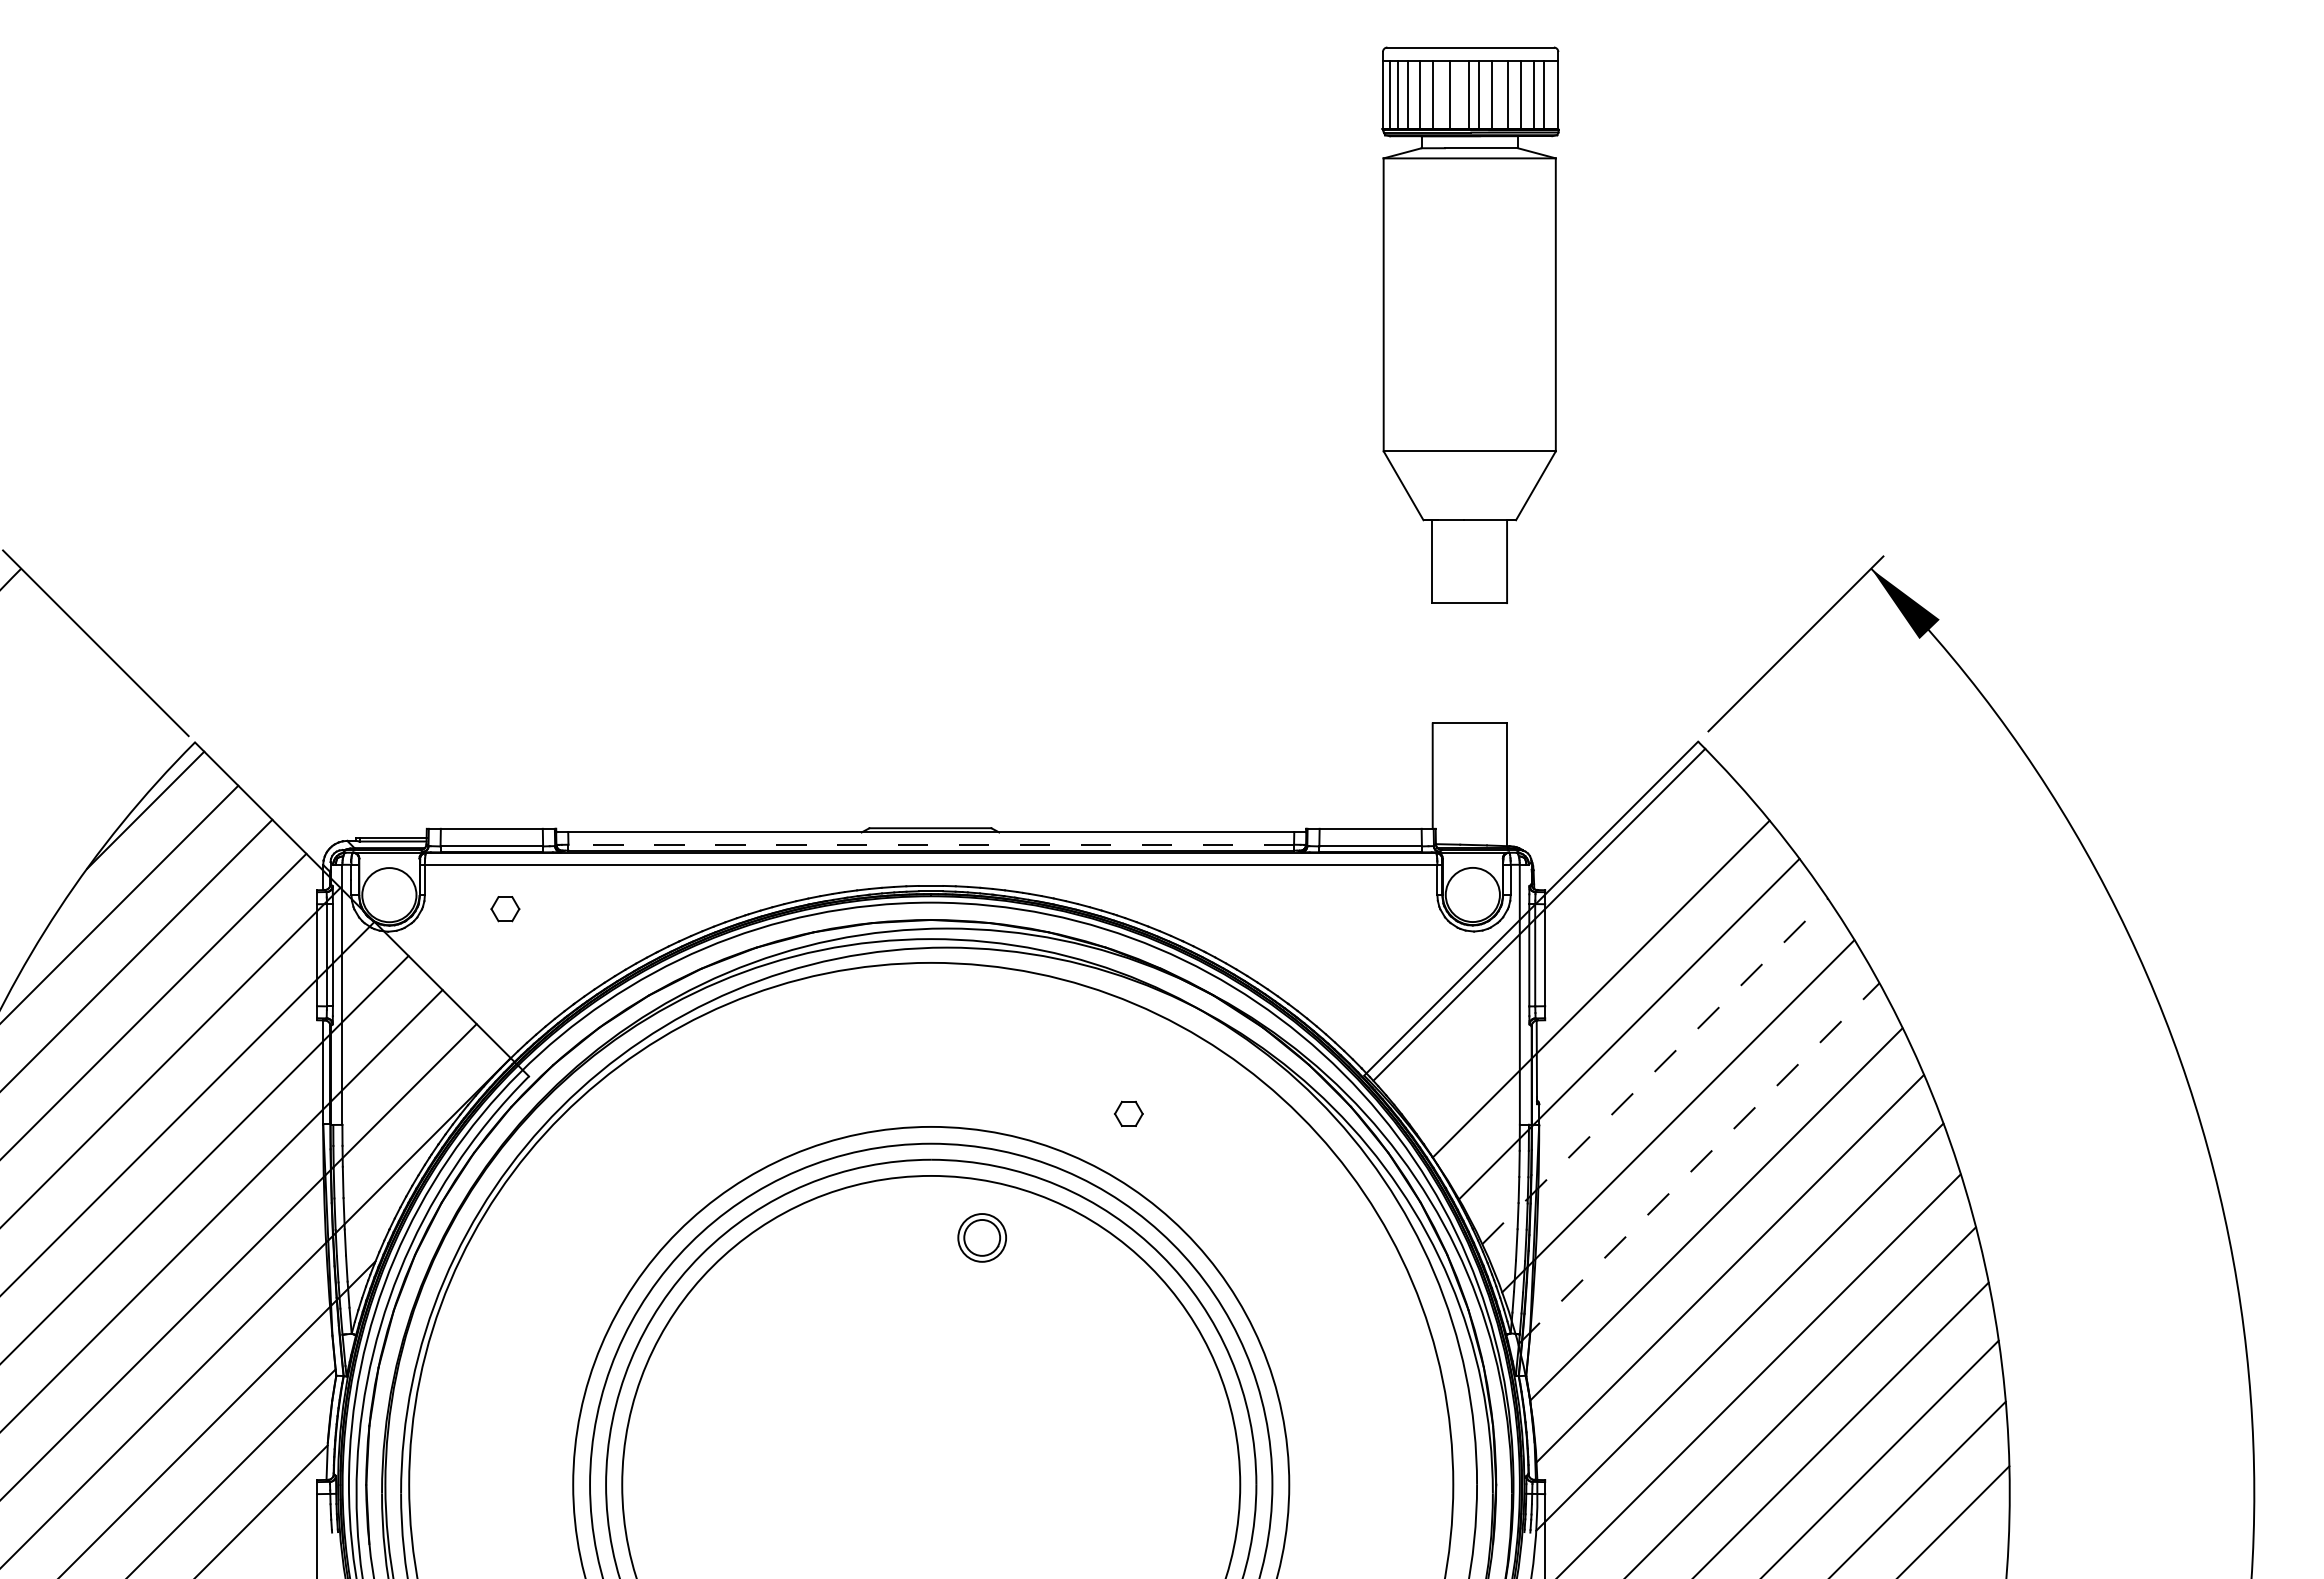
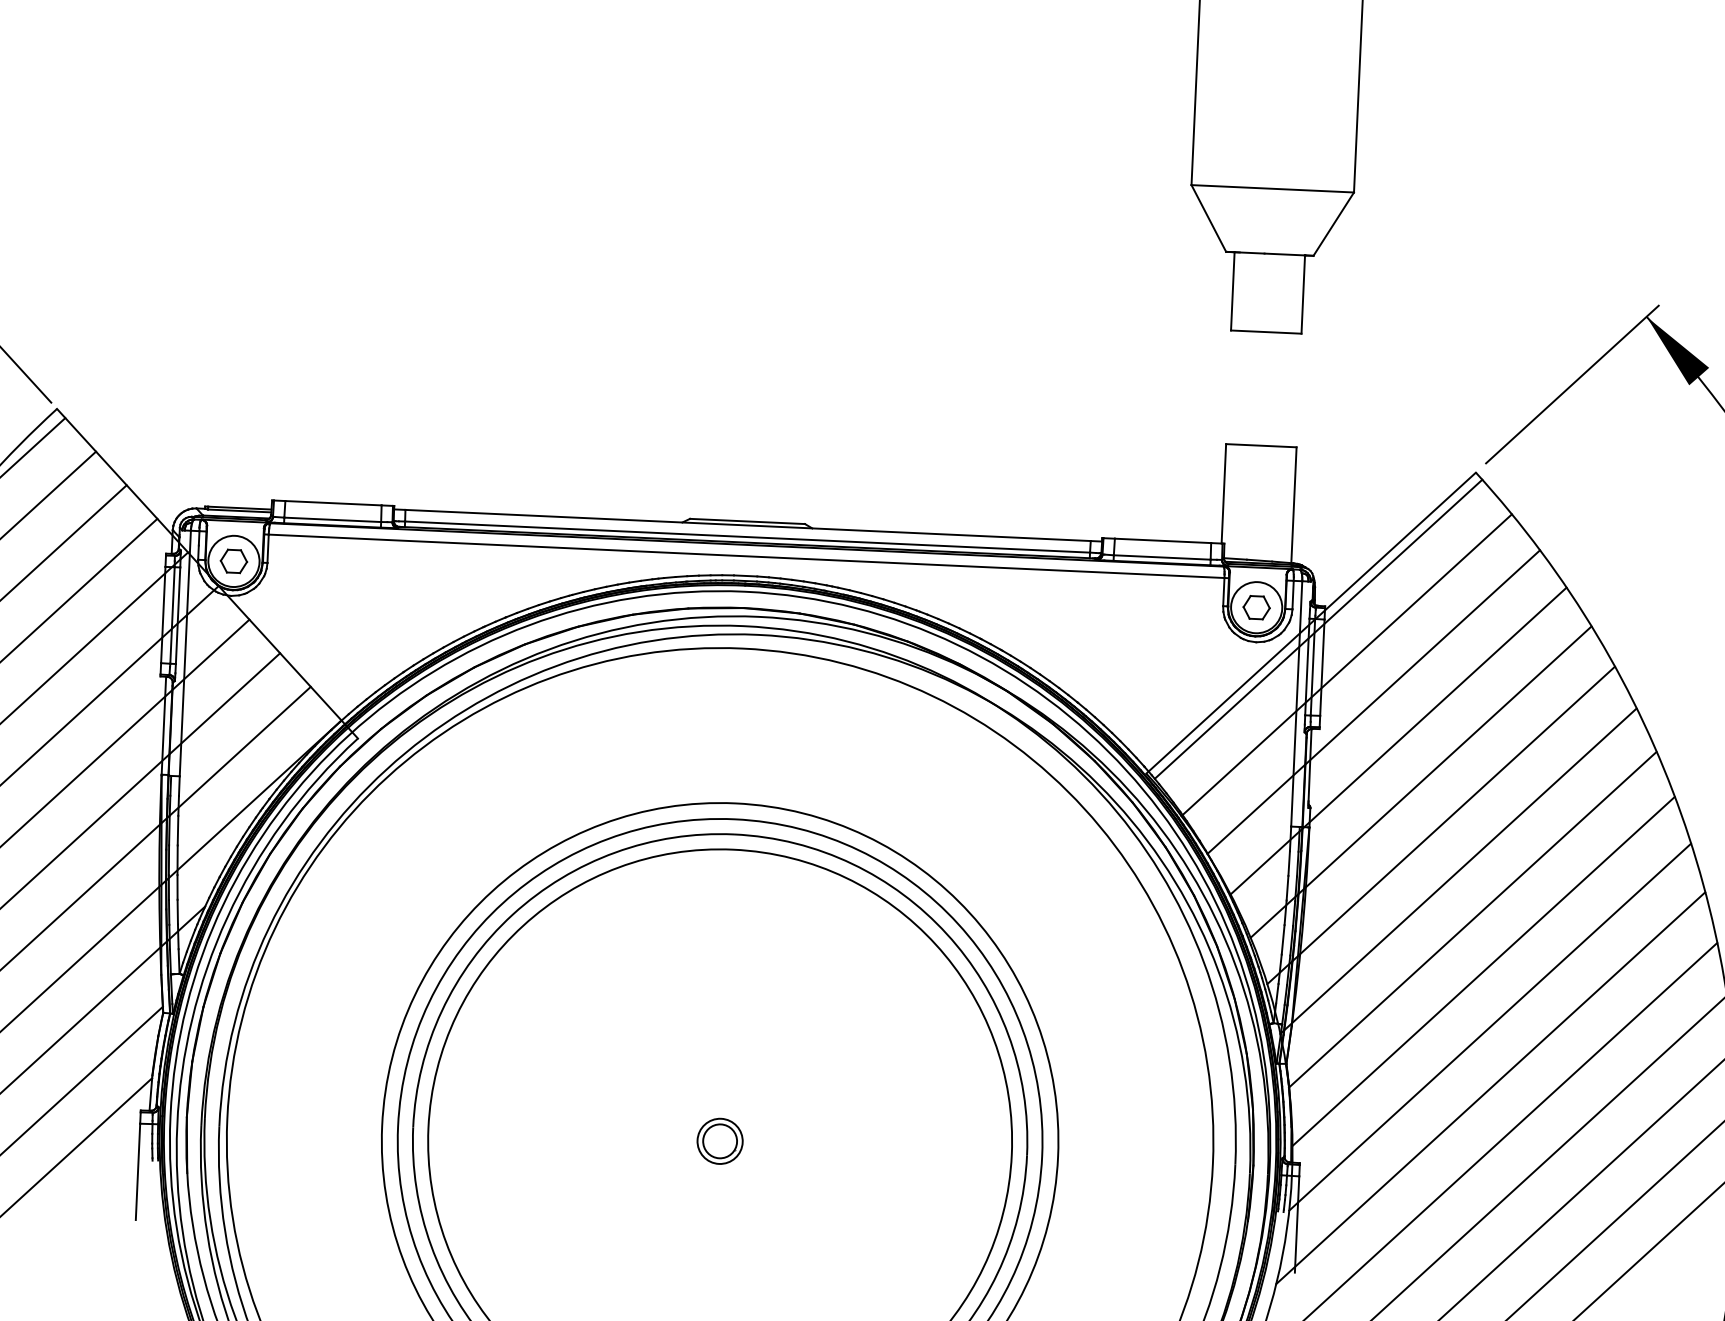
line: (931, 844) -> (747, 536), dashed -> solid
part: (505, 909) -> (234, 561), moved
line: (1570, 951) -> (1346, 665), added
line: (1655, 1071) -> (1421, 782), dashed -> solid
part: (1128, 1113) -> (1256, 607), moved
line: (1699, 1163) -> (1459, 870), dashed -> solid
part: (981, 1237) -> (719, 1140), moved

